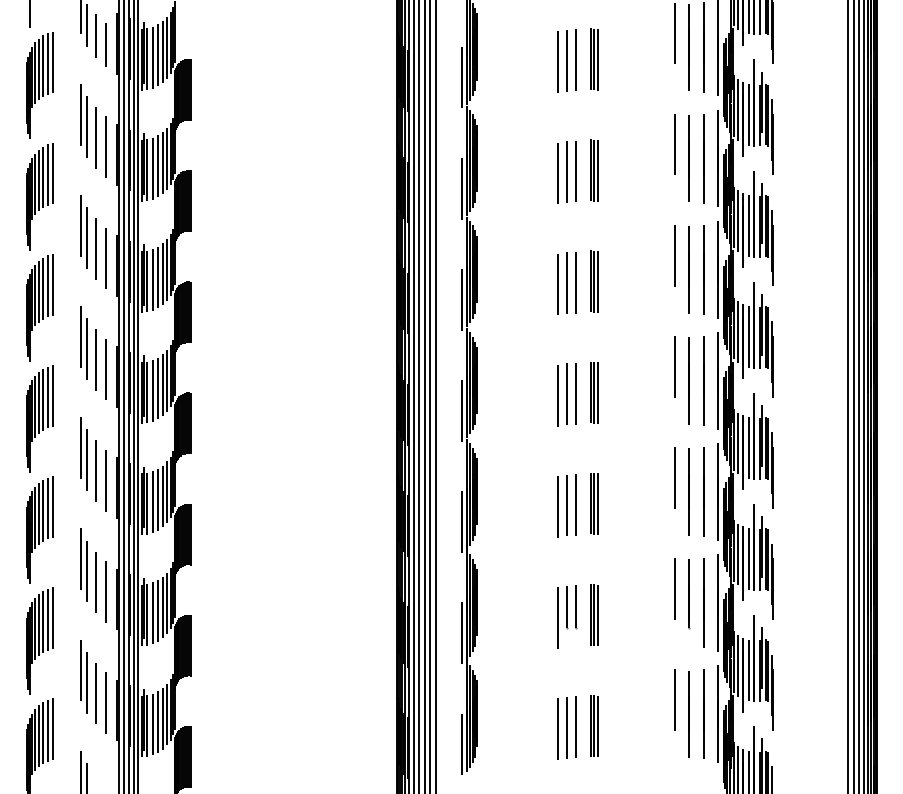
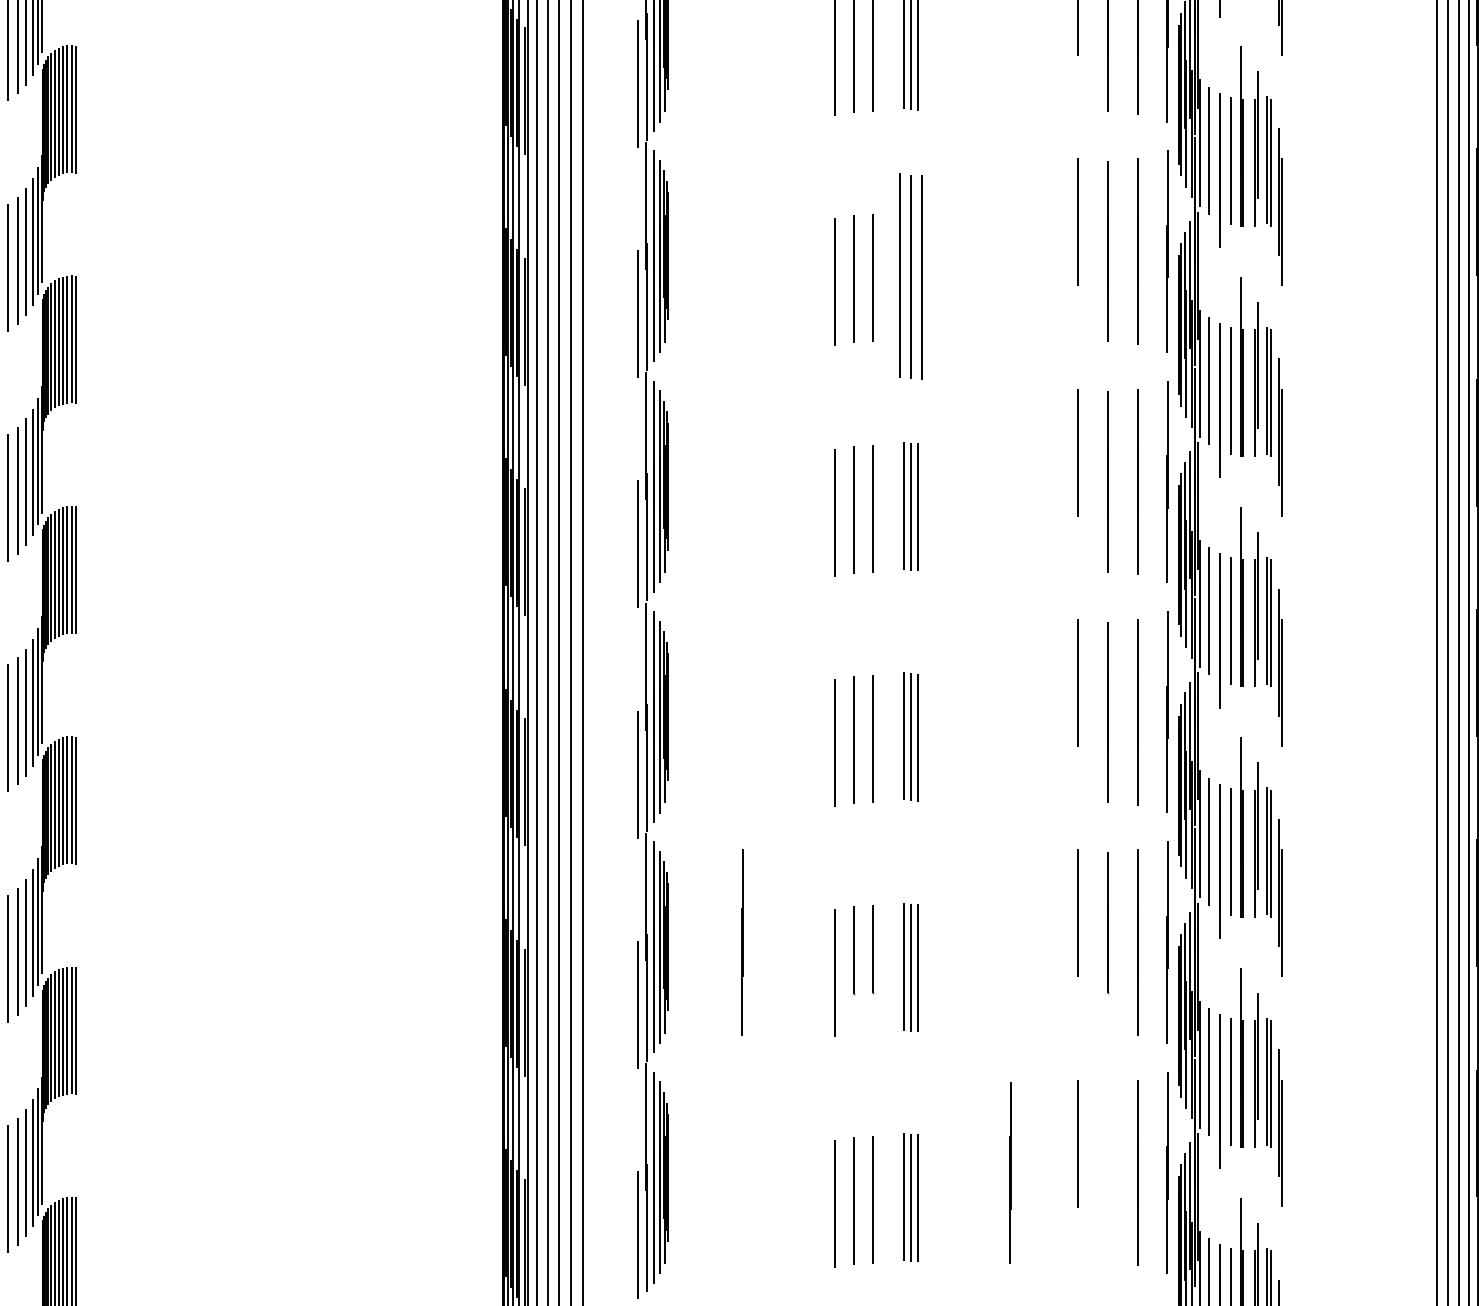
part: (594, 281) -> (911, 275), size x1.6
line: (512, 602) -> (741, 941), added
line: (688, 714) -> (1008, 1173), moved

